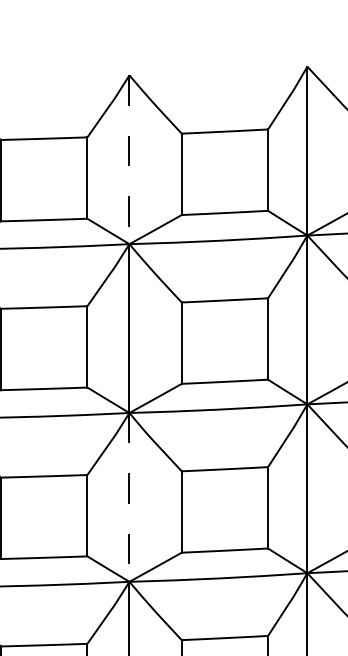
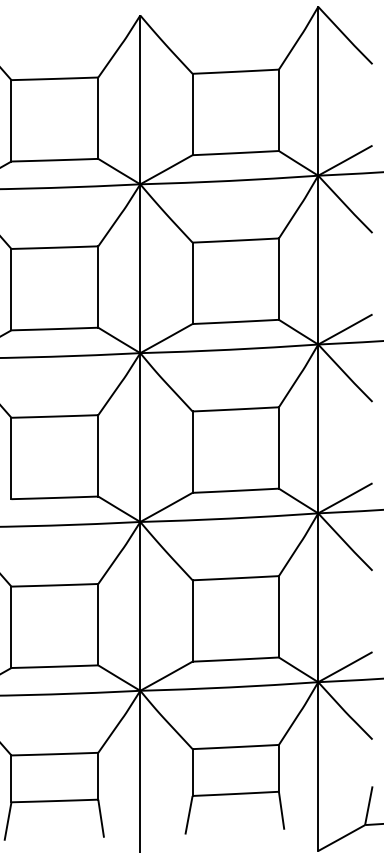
line: (129, 160) -> (140, 100), dashed -> solid
line: (129, 498) -> (140, 438), dashed -> solid

